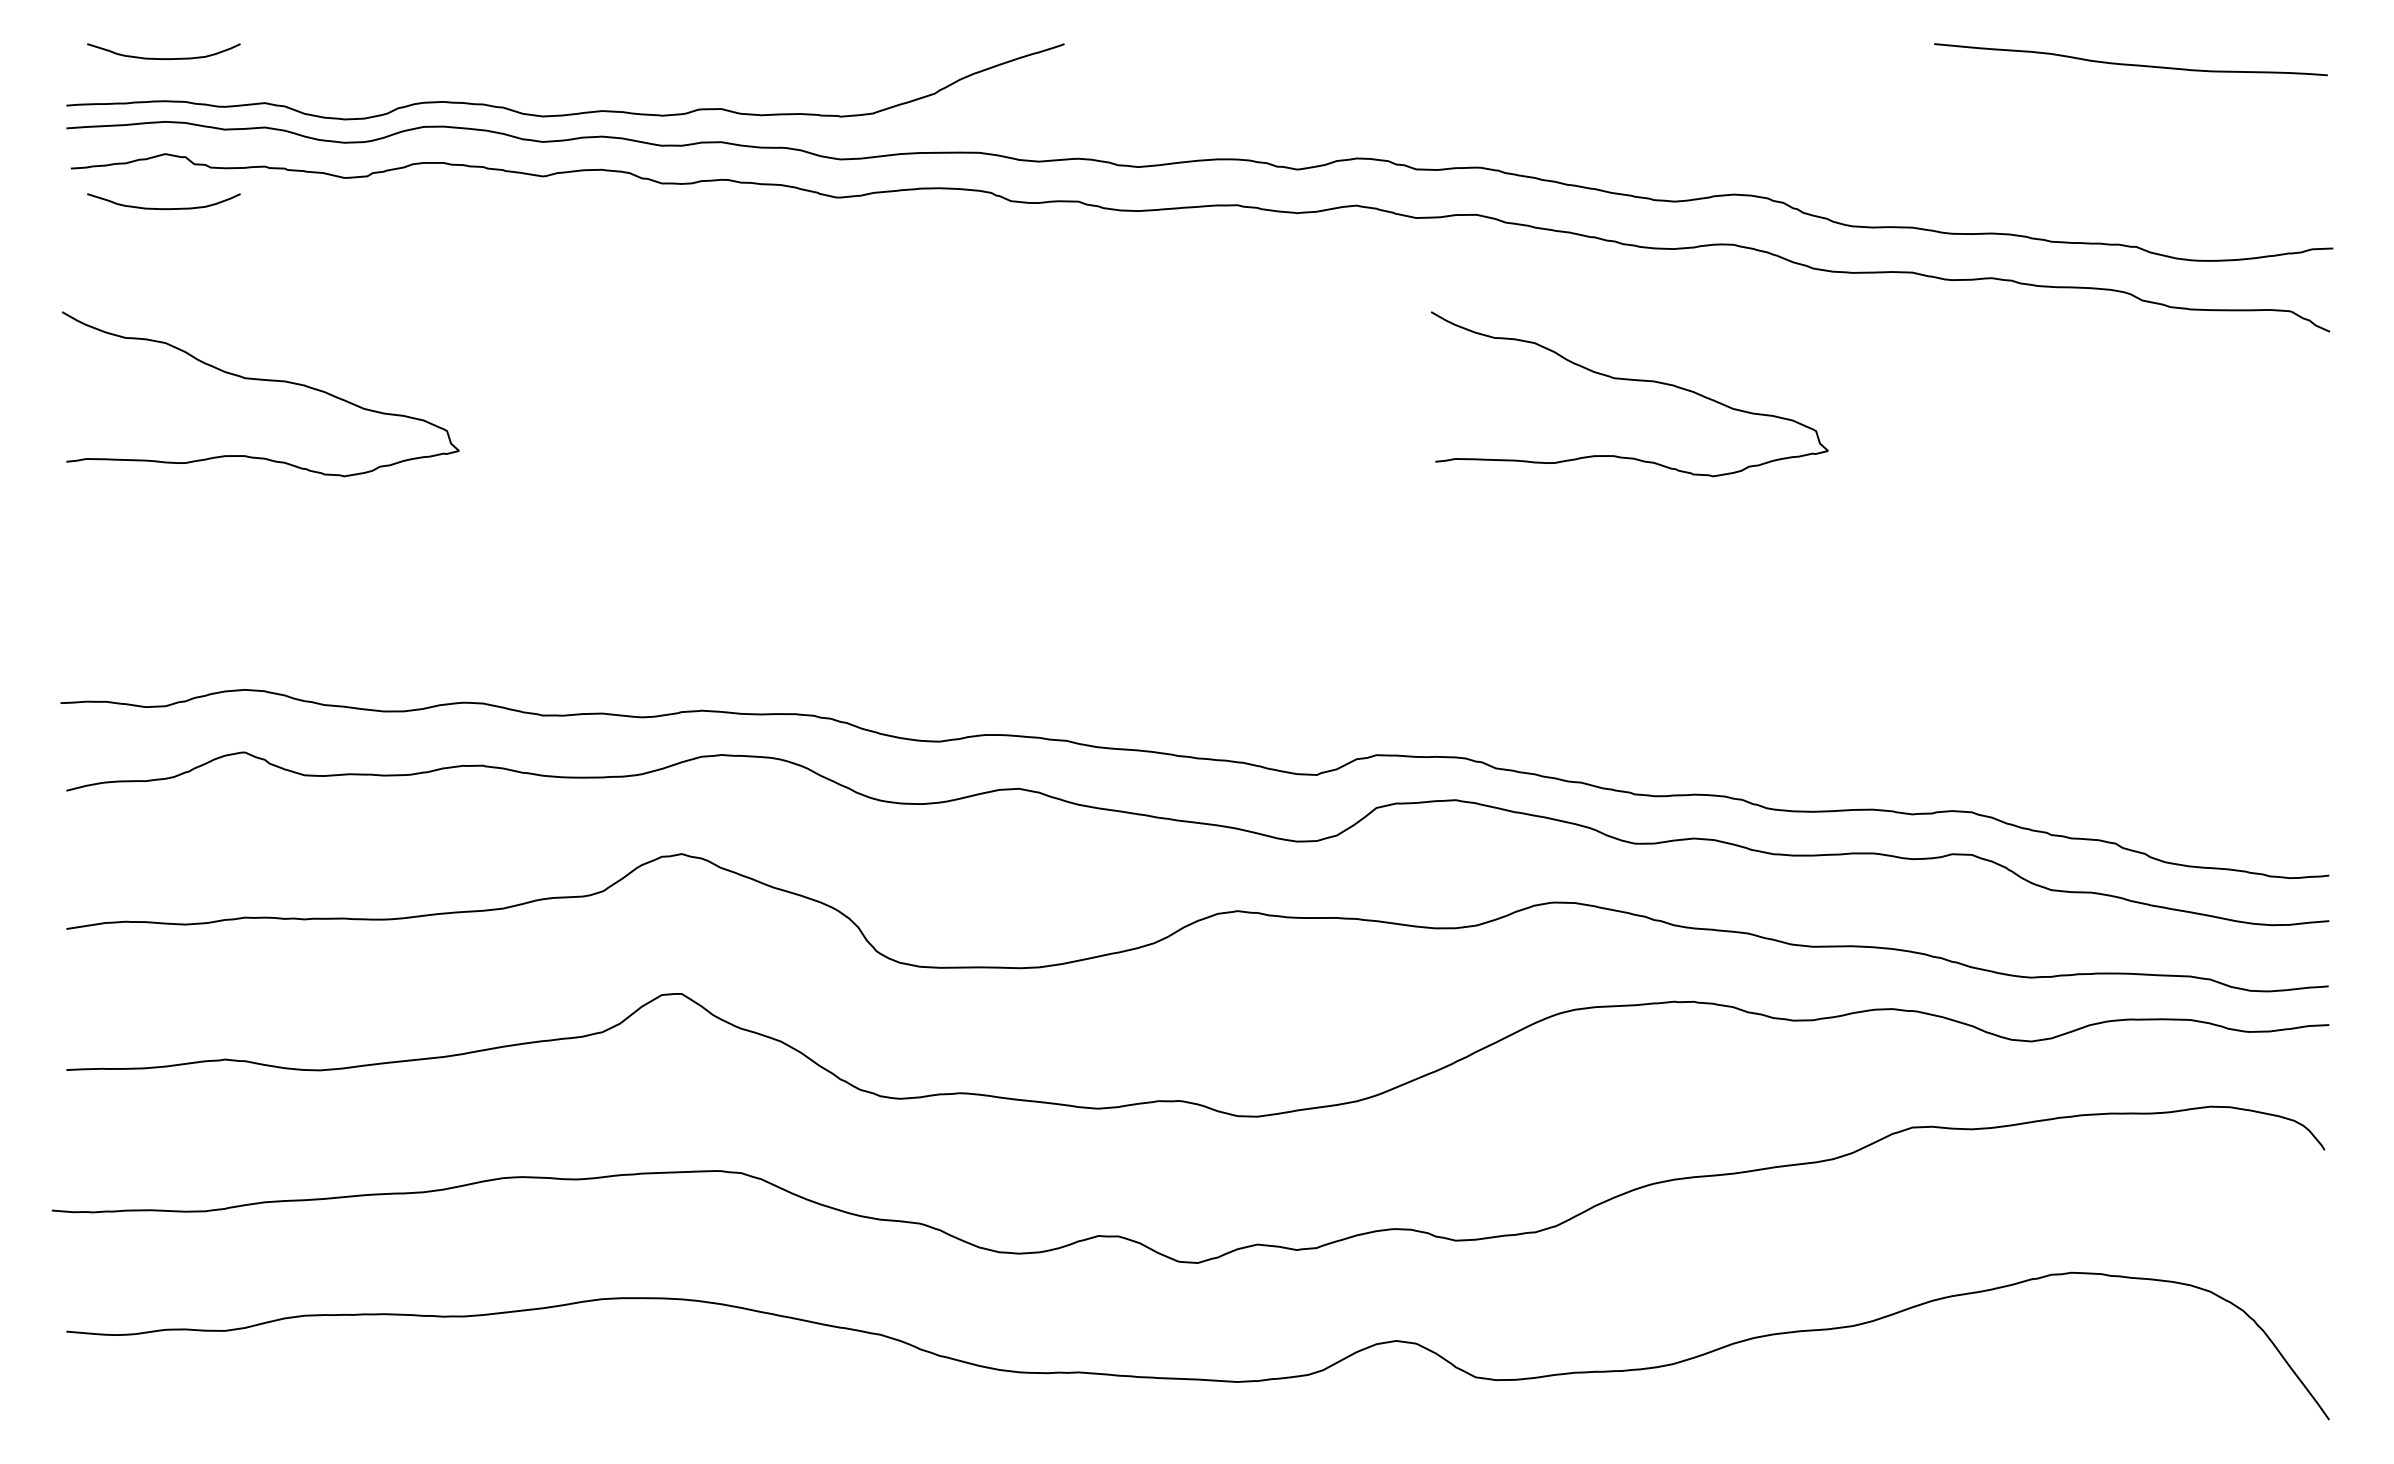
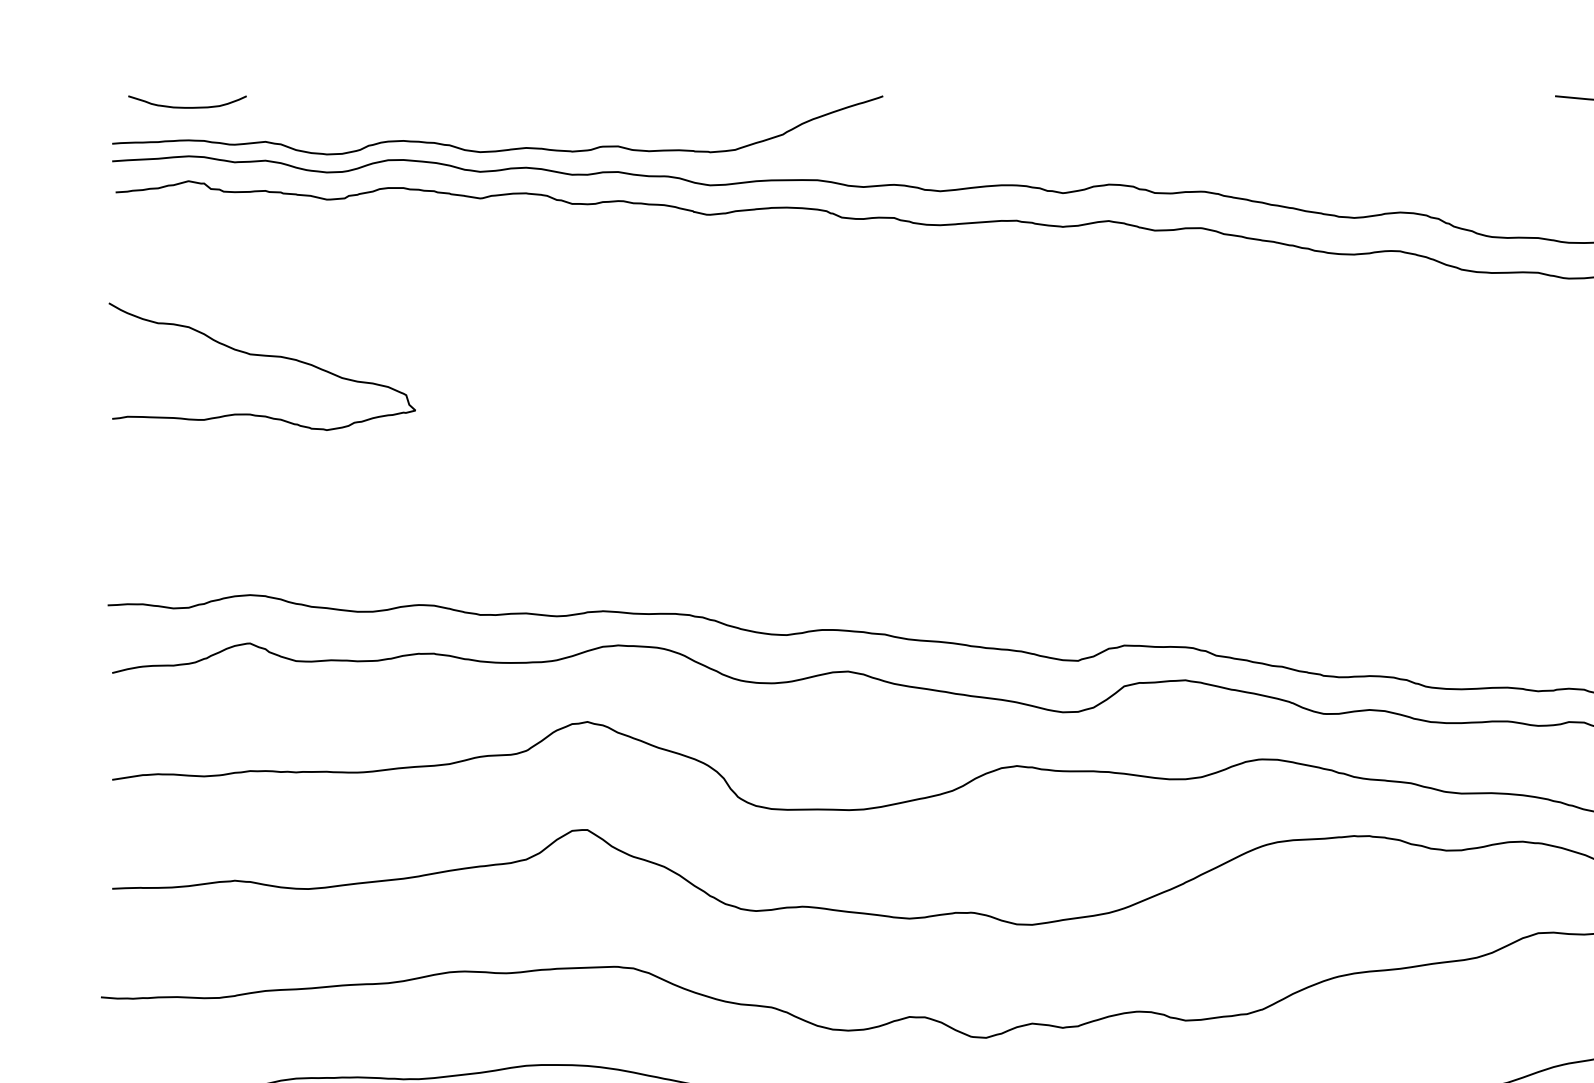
curve: (163, 208) -> (187, 223), removed
curve: (1629, 380) -> (1319, 356), removed

